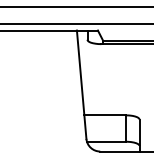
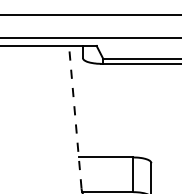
line: (81, 84) -> (75, 116), solid -> dashed

